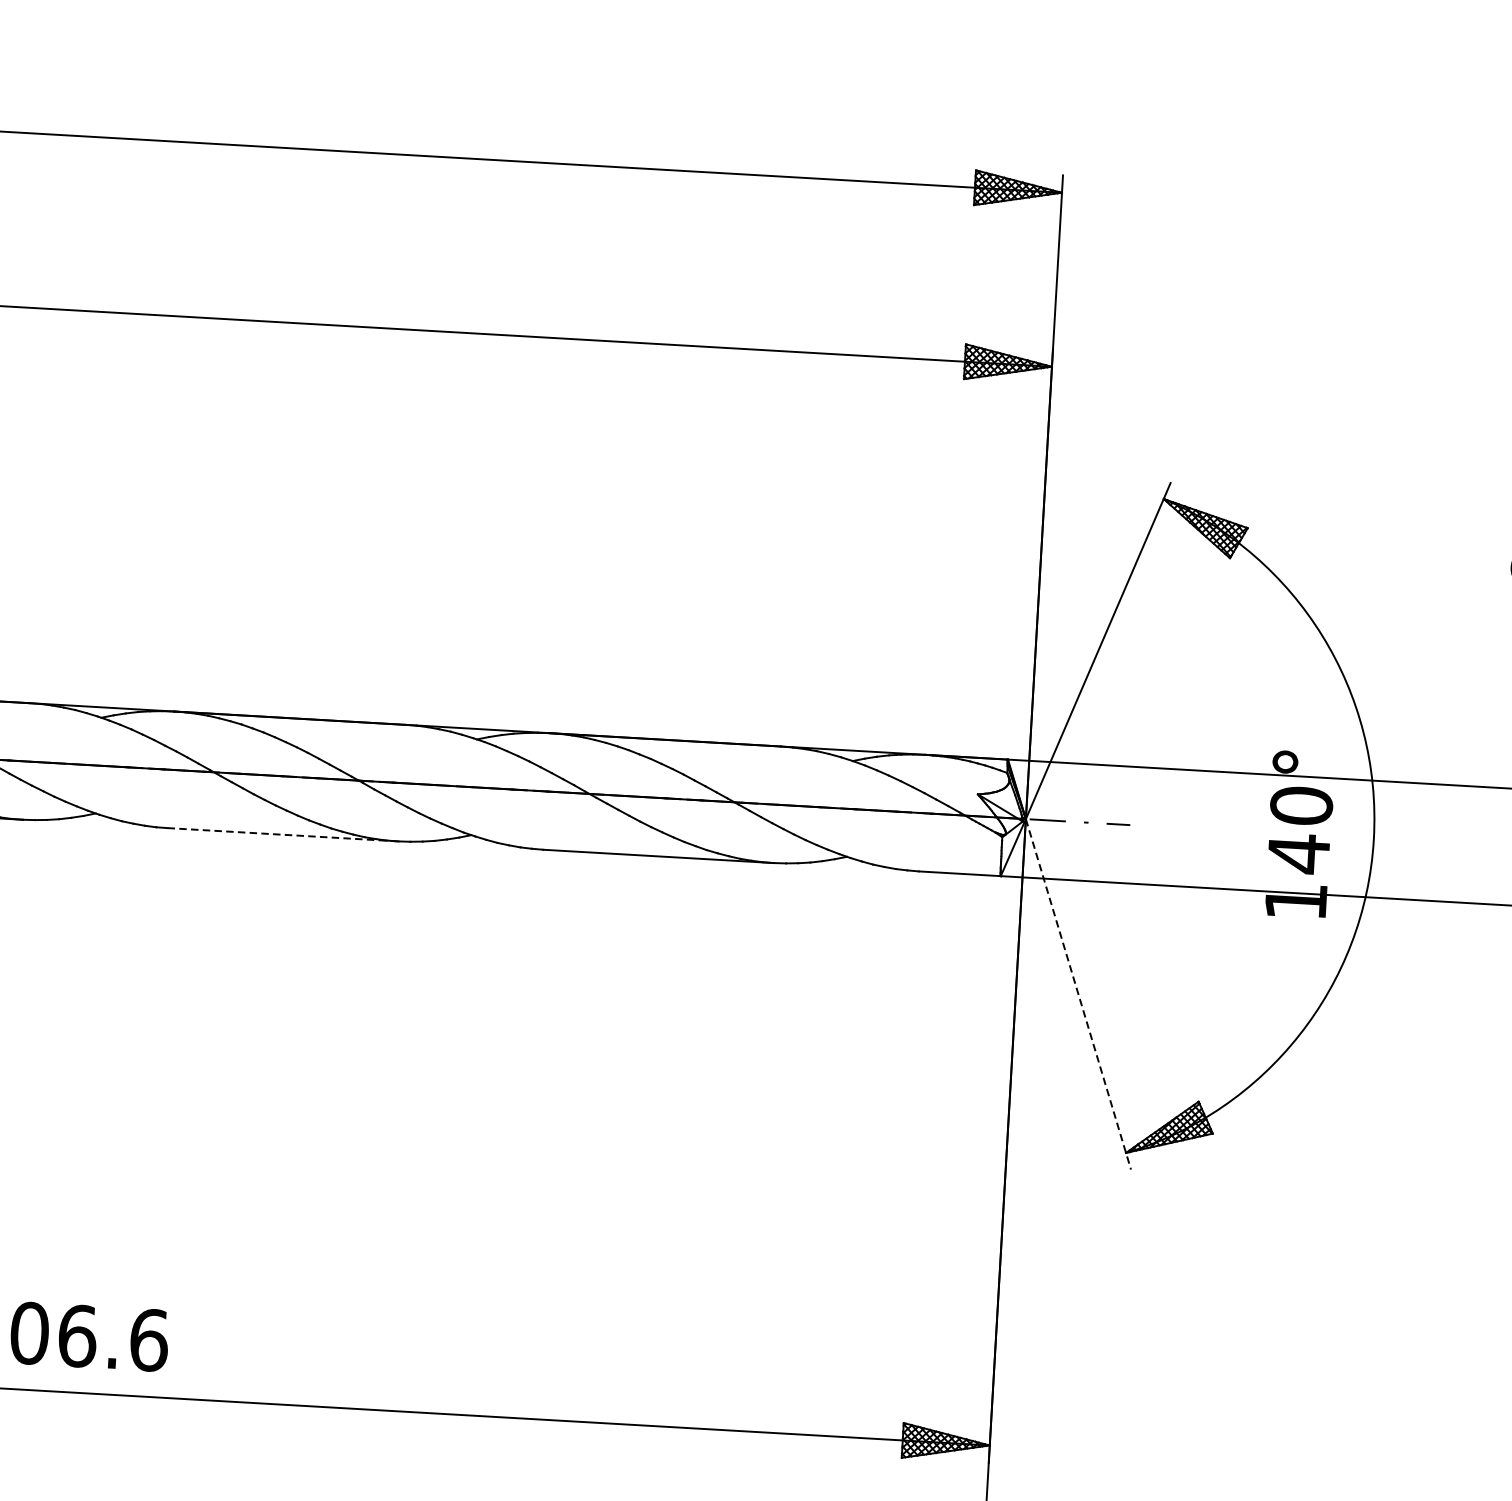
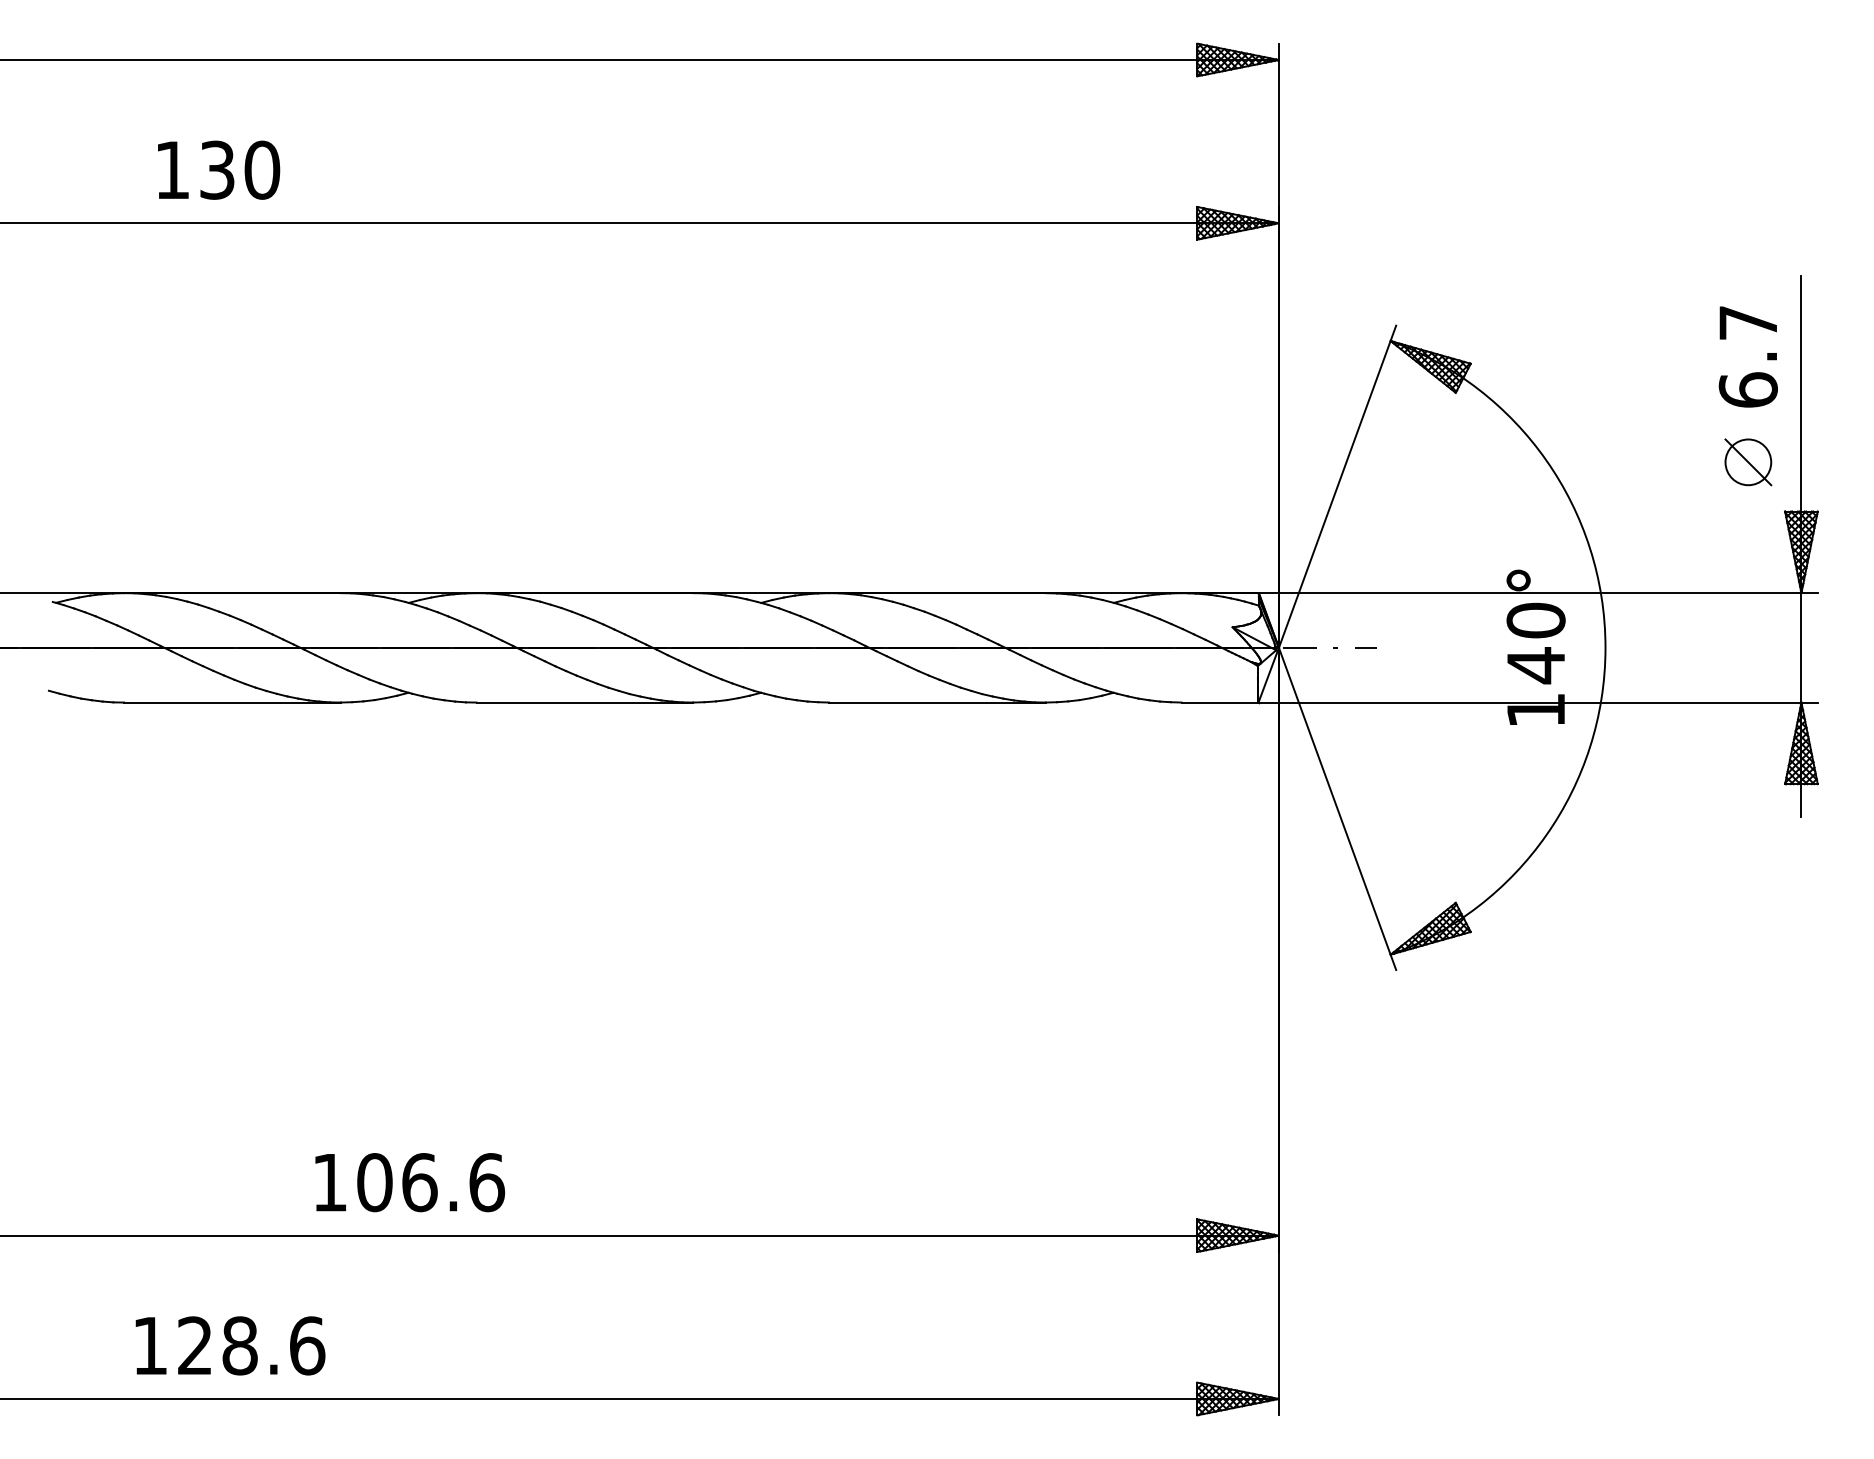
line: (283, 834) -> (585, 702), dashed -> solid
line: (1078, 994) -> (1337, 809), dashed -> solid

